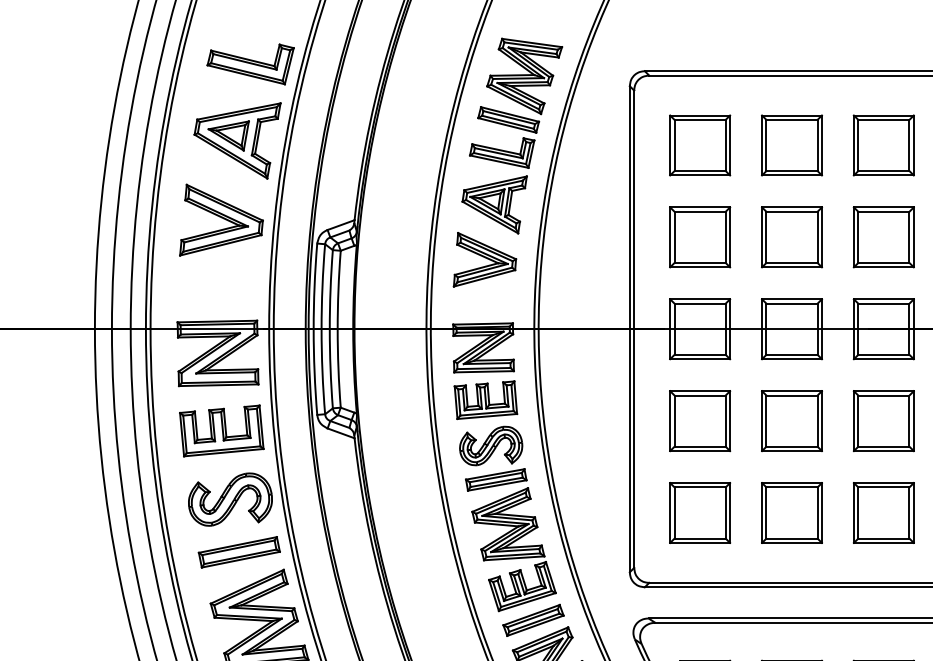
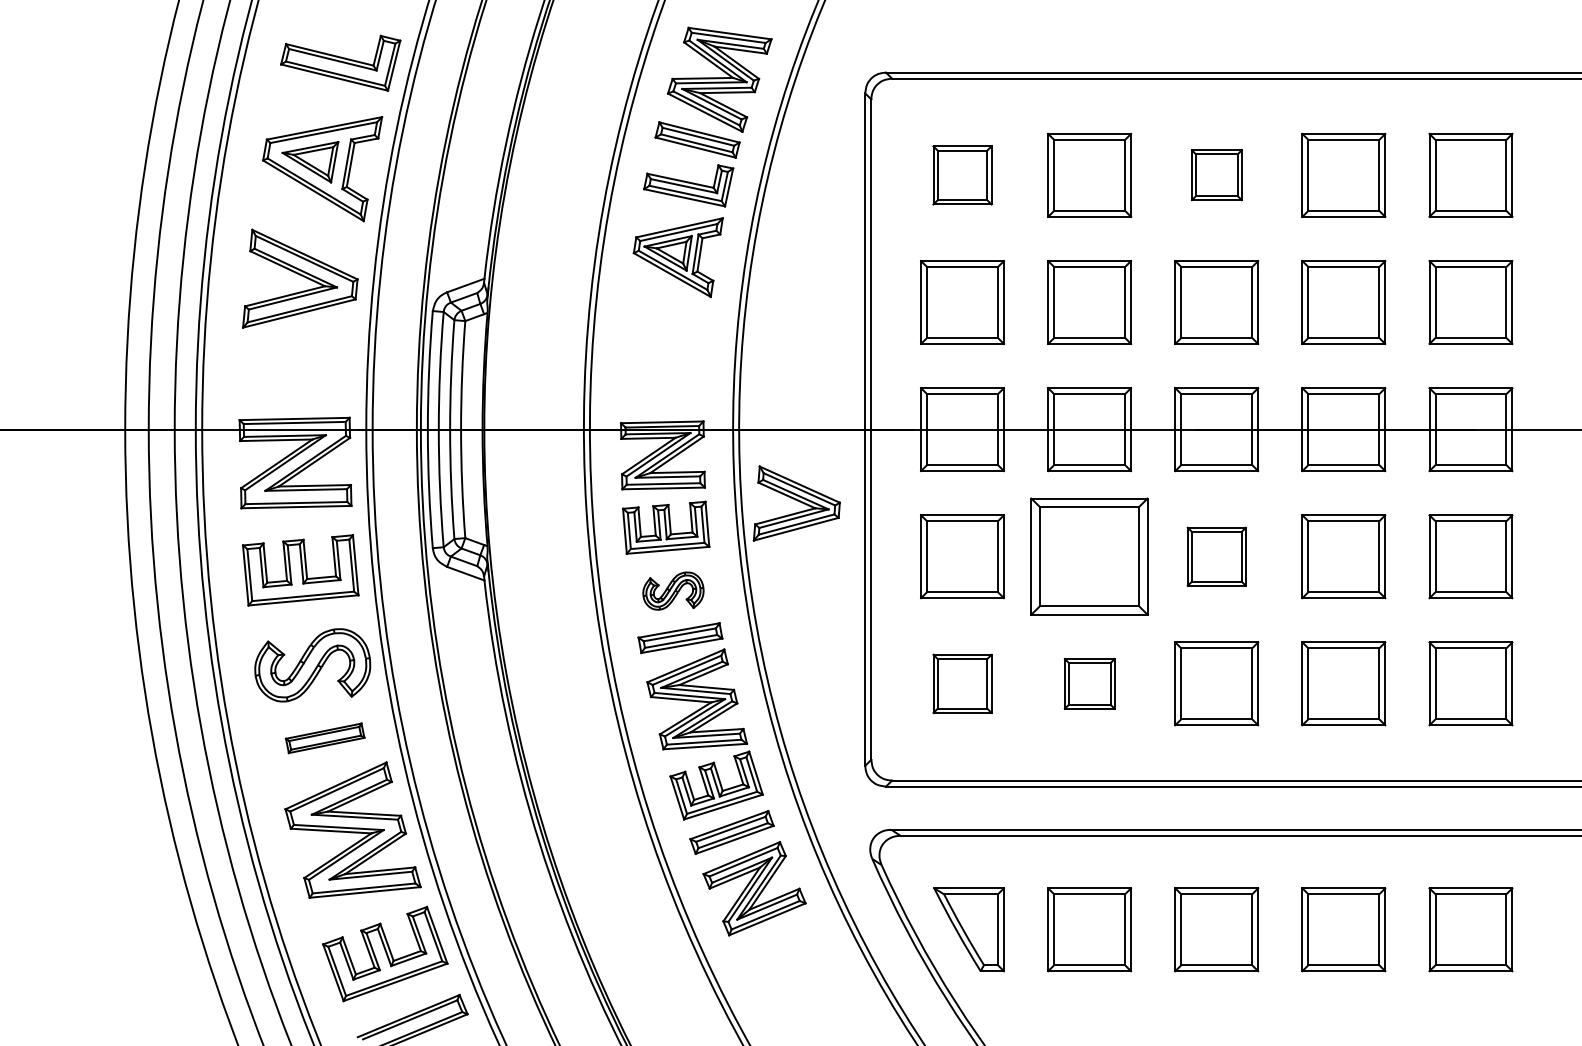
part: (883, 144) -> (1216, 174), size x0.6
part: (700, 145) -> (962, 175), size x0.7
part: (484, 259) -> (796, 503), moved
part: (791, 420) -> (1089, 556), size x1.4
part: (883, 420) -> (1216, 556), size x0.7
part: (491, 445) -> (673, 590), size x0.7
part: (700, 512) -> (962, 683), size x0.7
part: (791, 512) -> (1089, 683), size x0.6
part: (239, 552) -> (325, 738), size x0.7

